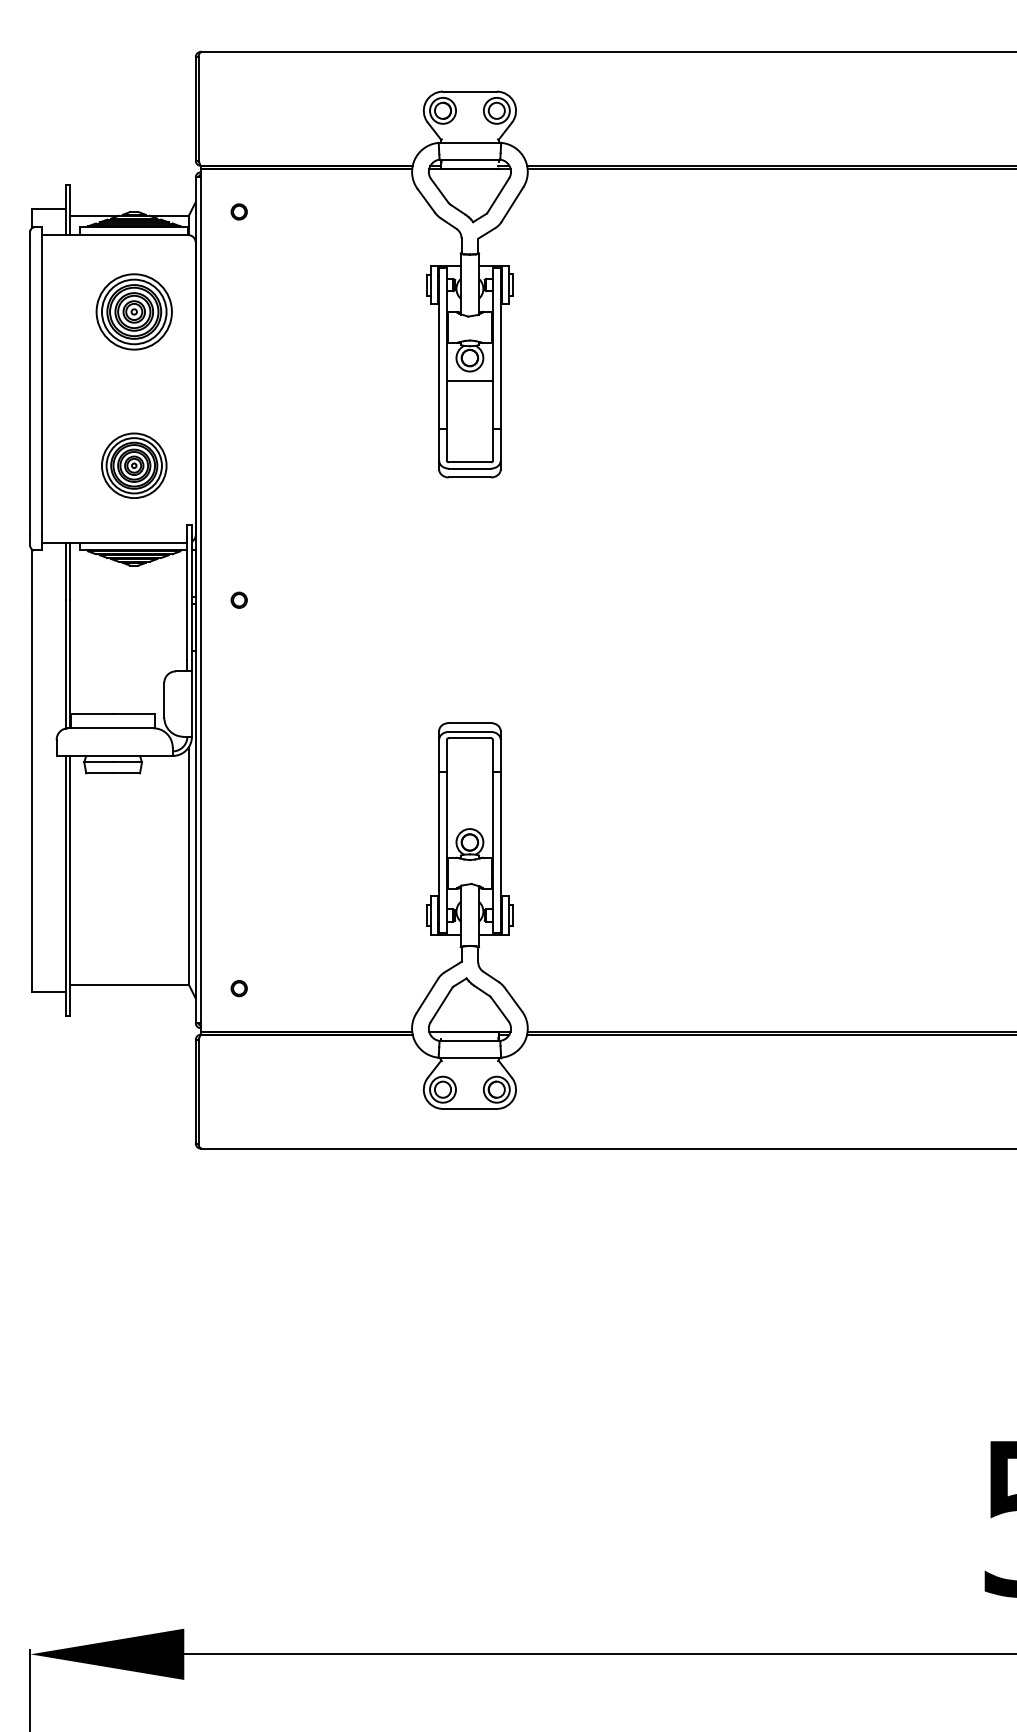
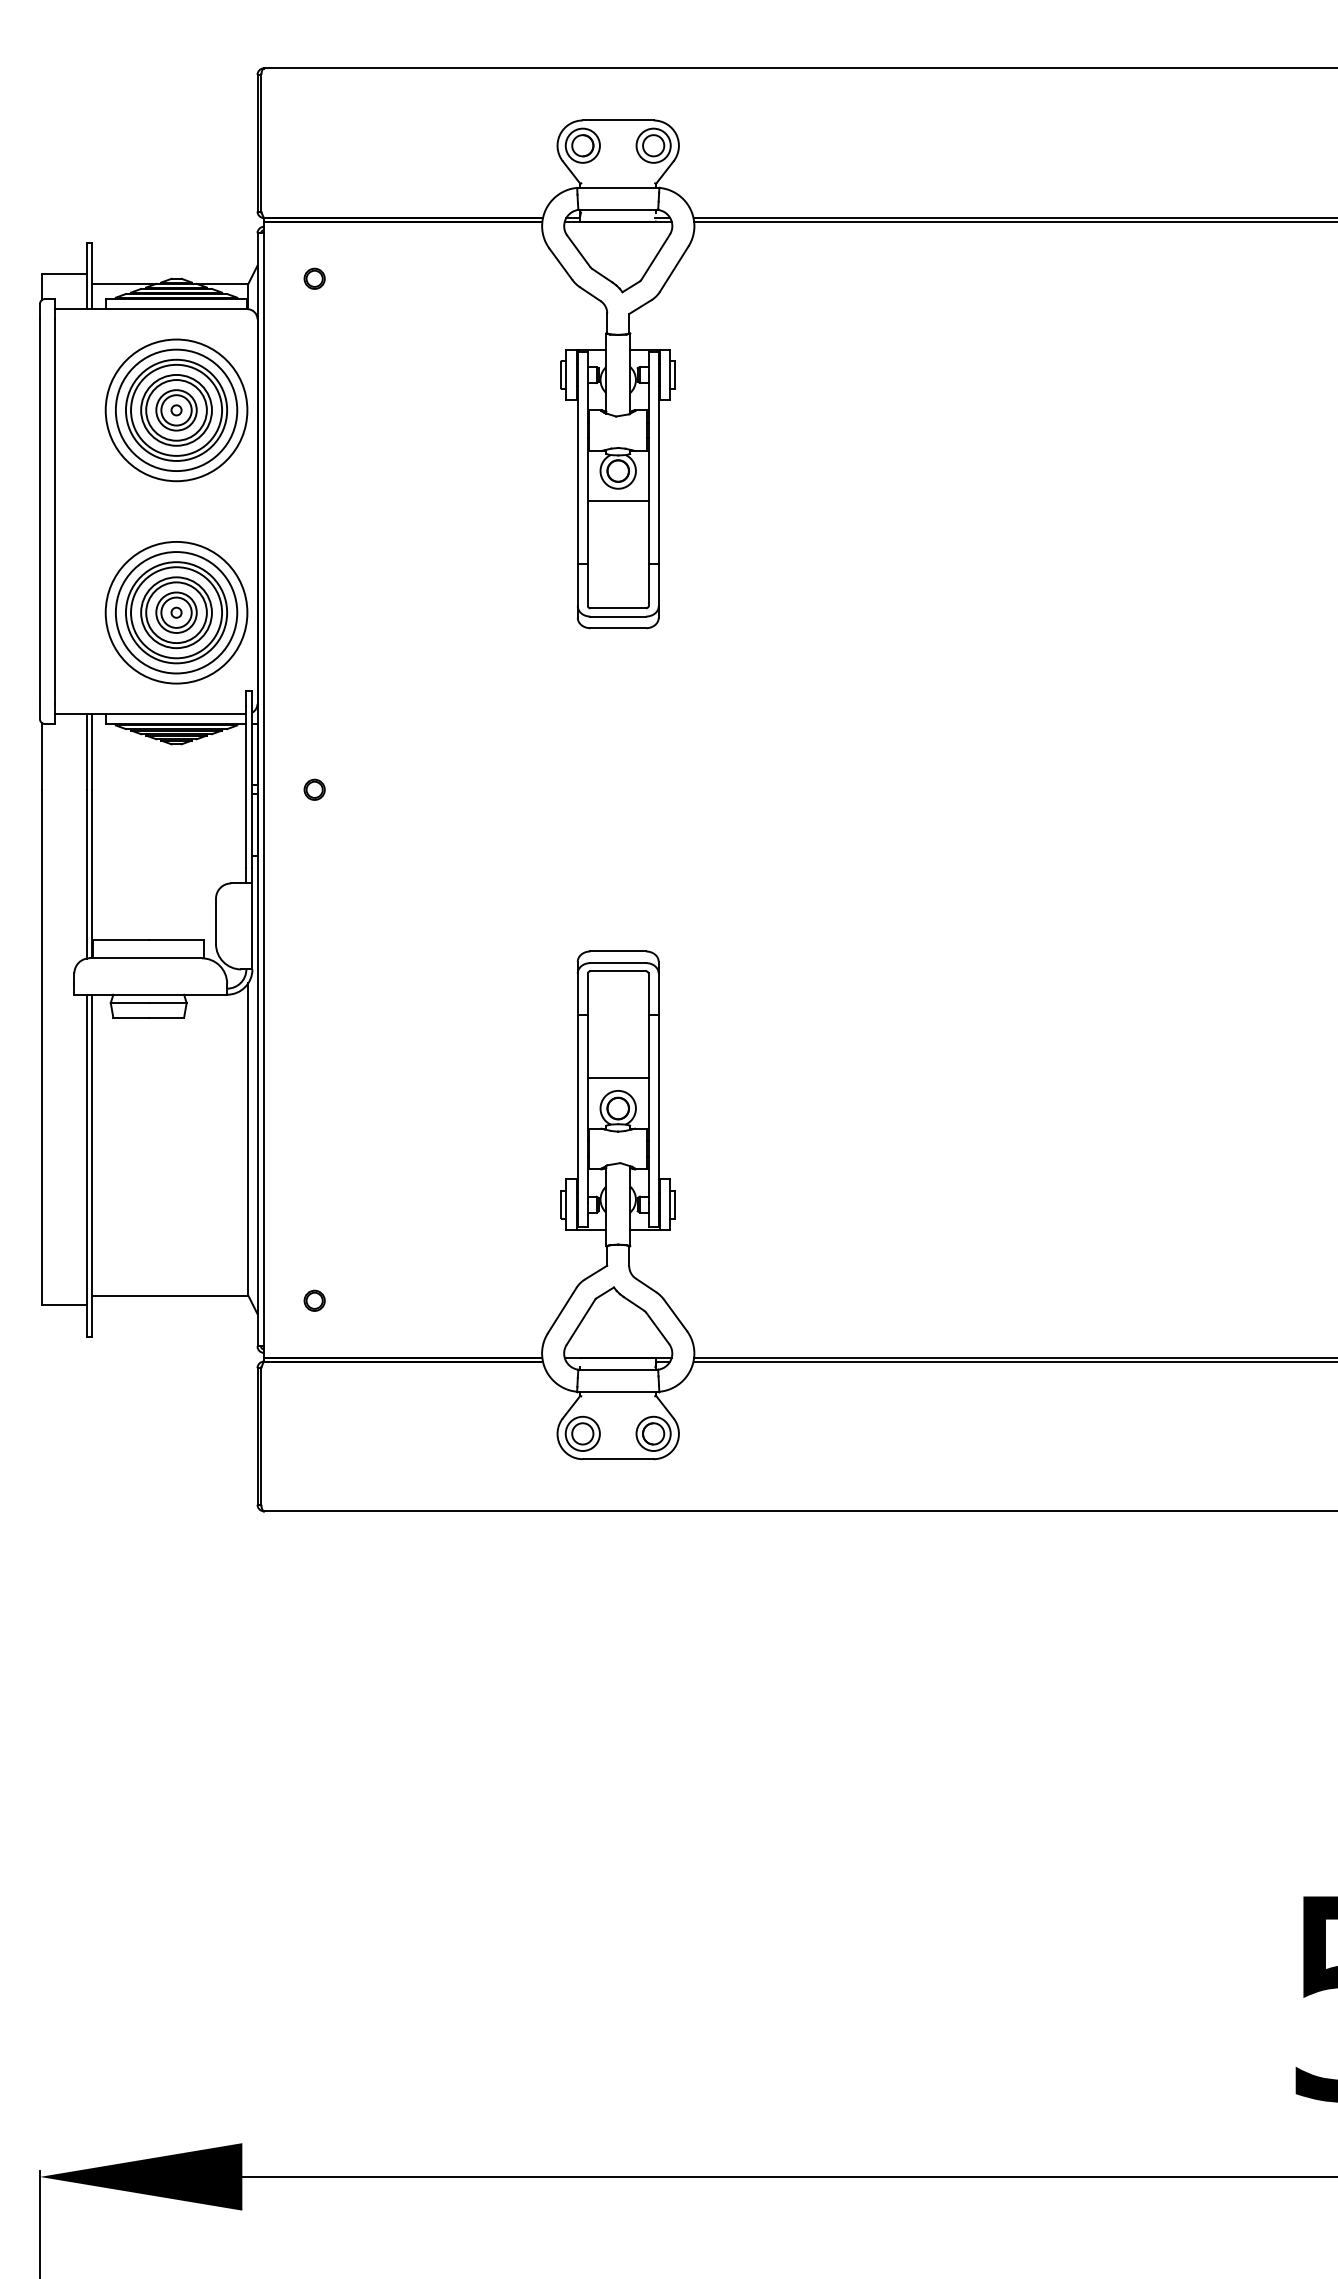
part: (134, 312) -> (176, 410), size x1.43
part: (134, 465) -> (176, 612), size x1.67
line: (469, 819) -> (617, 1078), added

